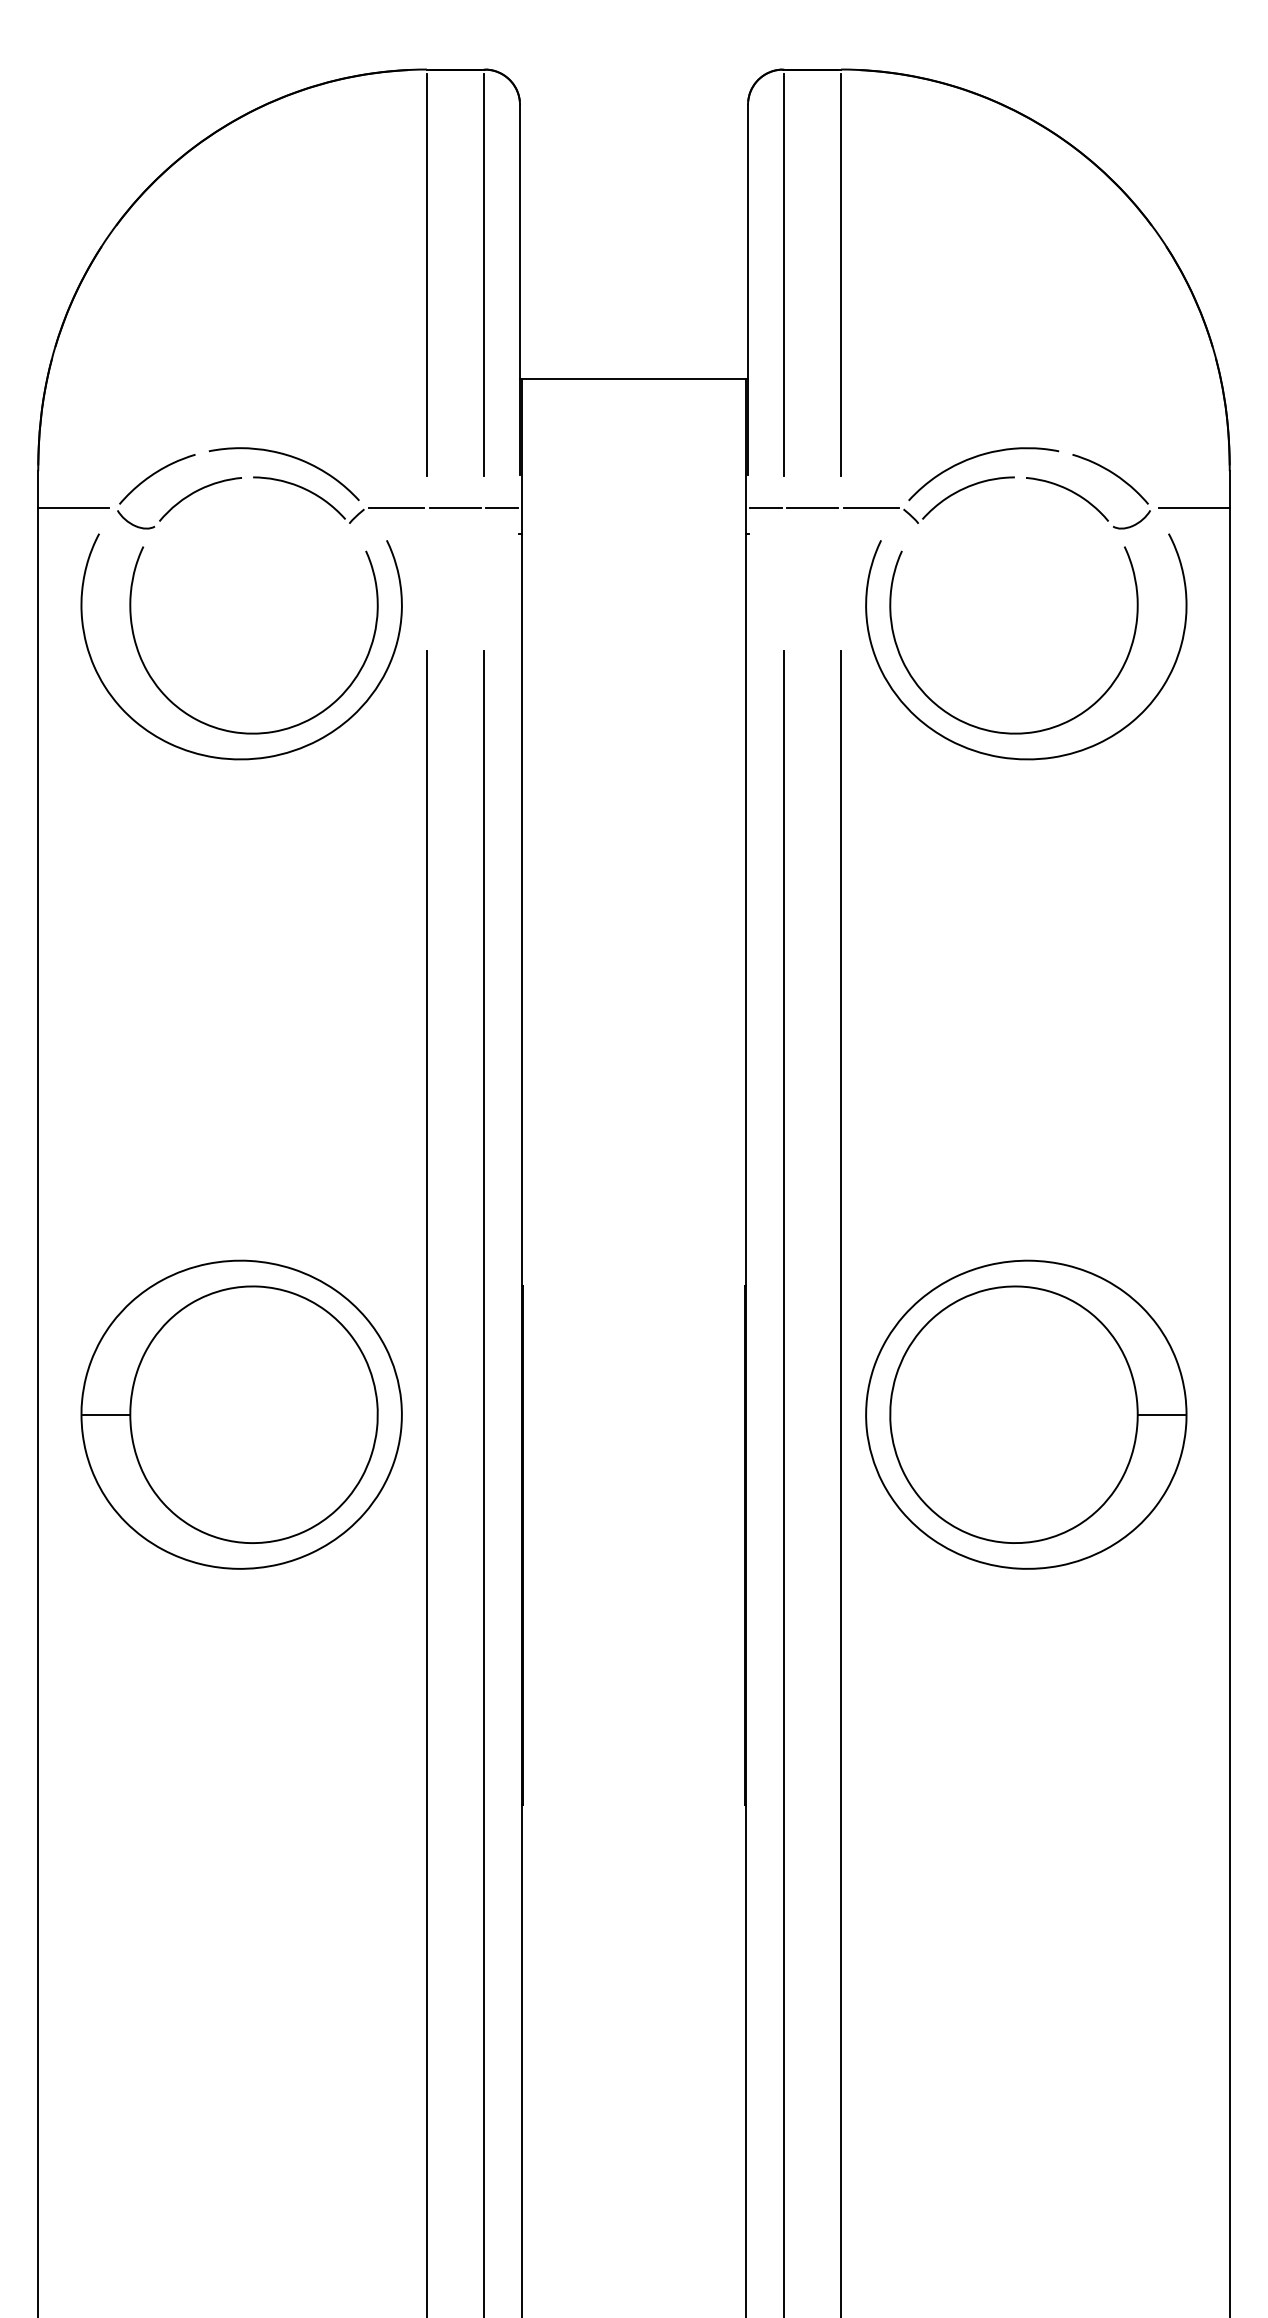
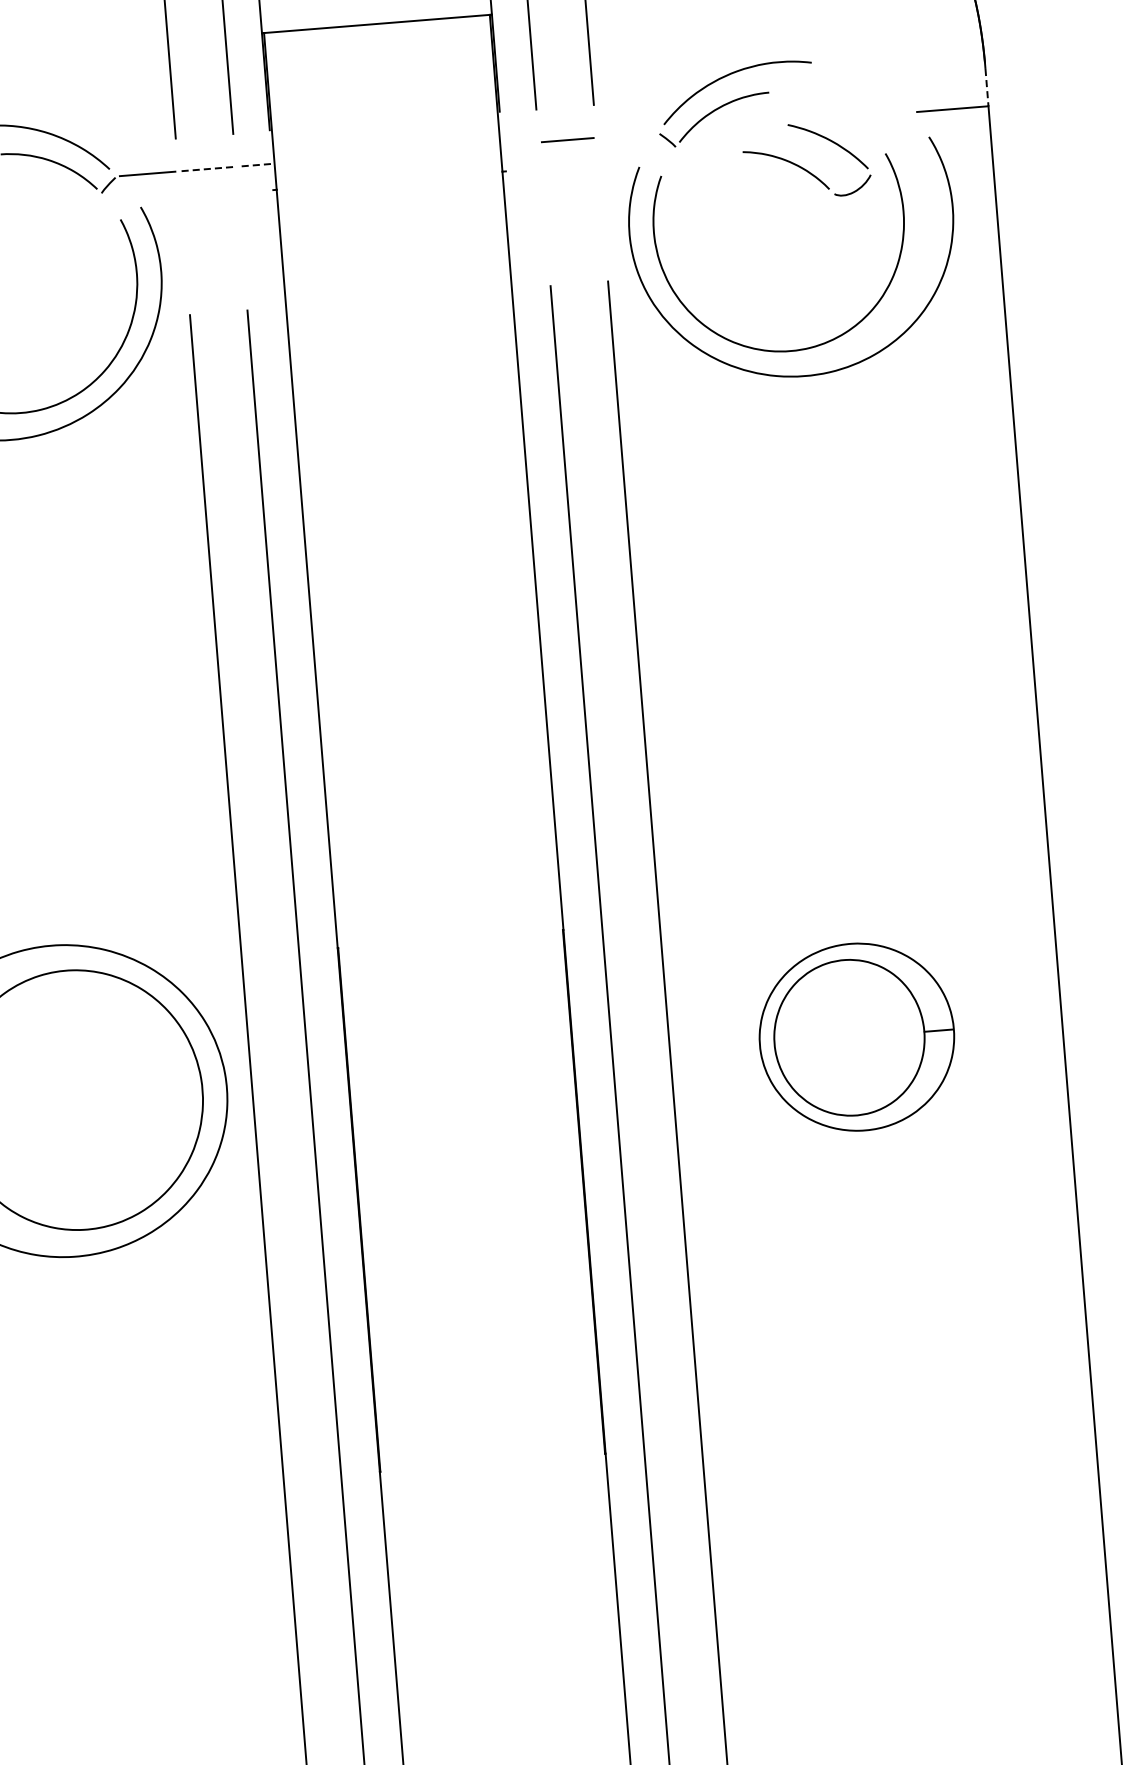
line: (1229, 490) -> (986, 88), solid -> dashed
part: (1085, 498) -> (804, 168), moved
line: (455, 508) -> (207, 169), solid -> dashed
line: (501, 508) -> (253, 165), solid -> dashed
line: (765, 508) -> (520, 144), removed
line: (871, 508) -> (627, 135), removed
part: (1026, 1414) -> (857, 1037), size x0.6

